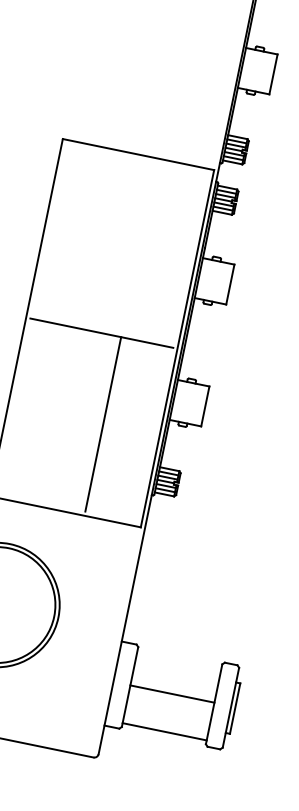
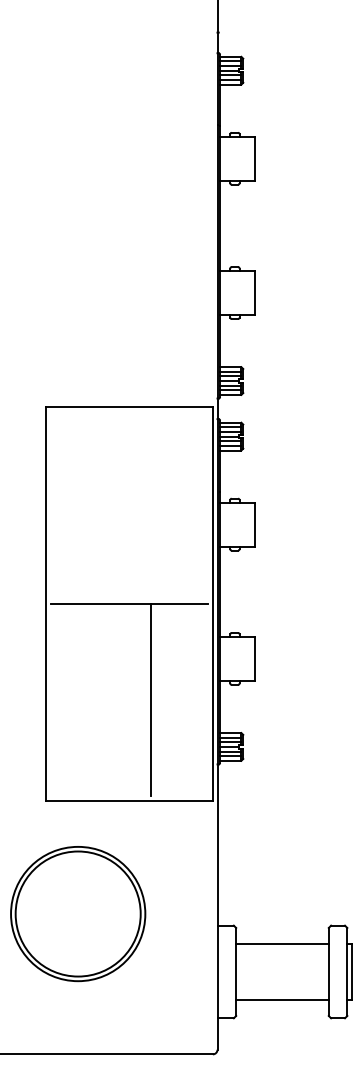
line: (172, 694) -> (282, 944), moved
line: (164, 731) -> (282, 999), moved

